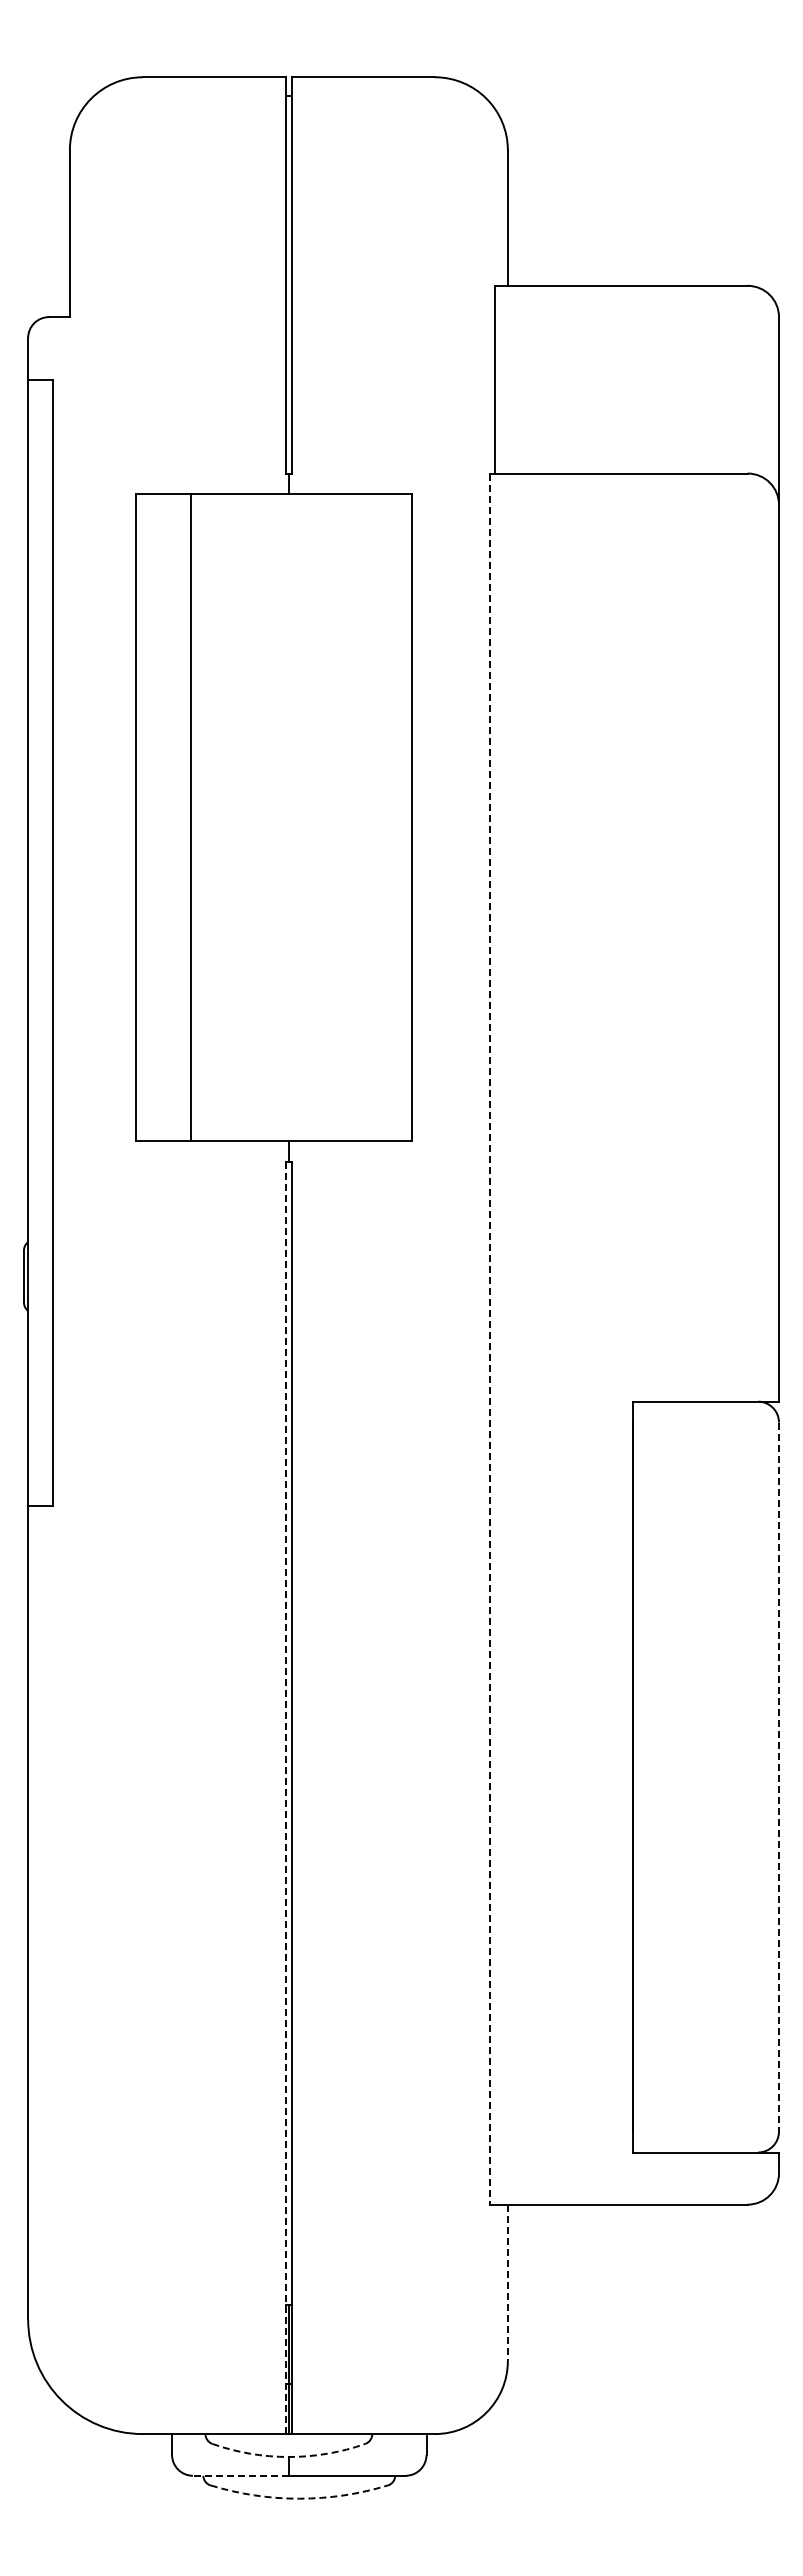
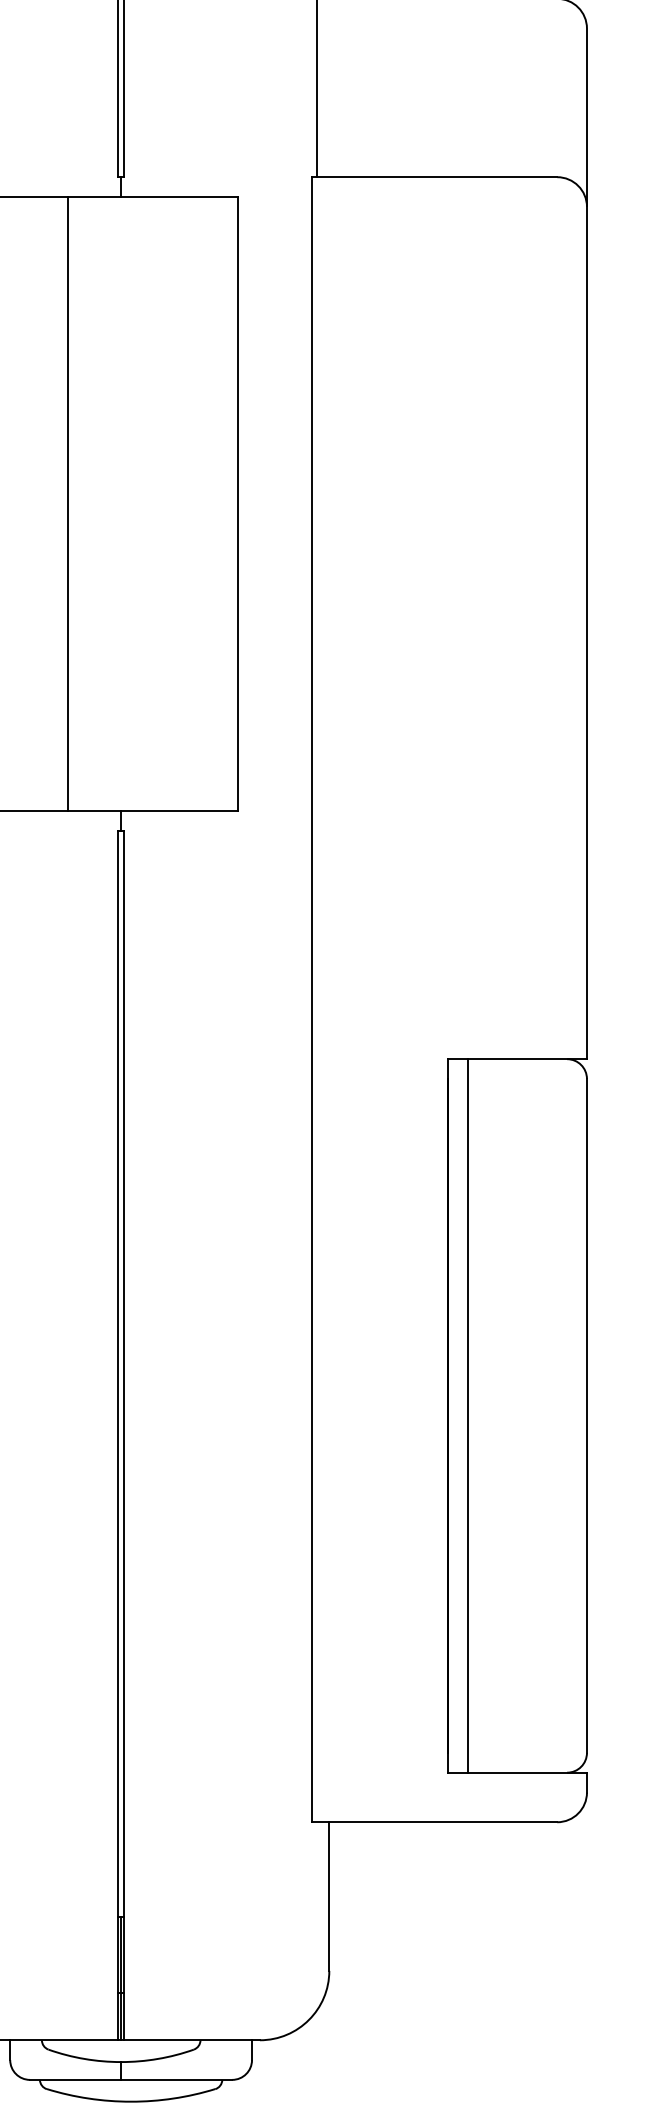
line: (190, 817) -> (67, 504), moved
line: (489, 1339) -> (311, 1000), dashed -> solid
line: (653, 1776) -> (467, 1415), added
line: (779, 1777) -> (587, 1416), dashed -> solid
line: (285, 1797) -> (118, 1435), dashed -> solid
line: (507, 2283) -> (328, 1897), dashed -> solid
arc: (288, 2457) -> (120, 2062), dashed -> solid
line: (240, 2475) -> (75, 2079), dashed -> solid
arc: (299, 2498) -> (131, 2101), dashed -> solid

